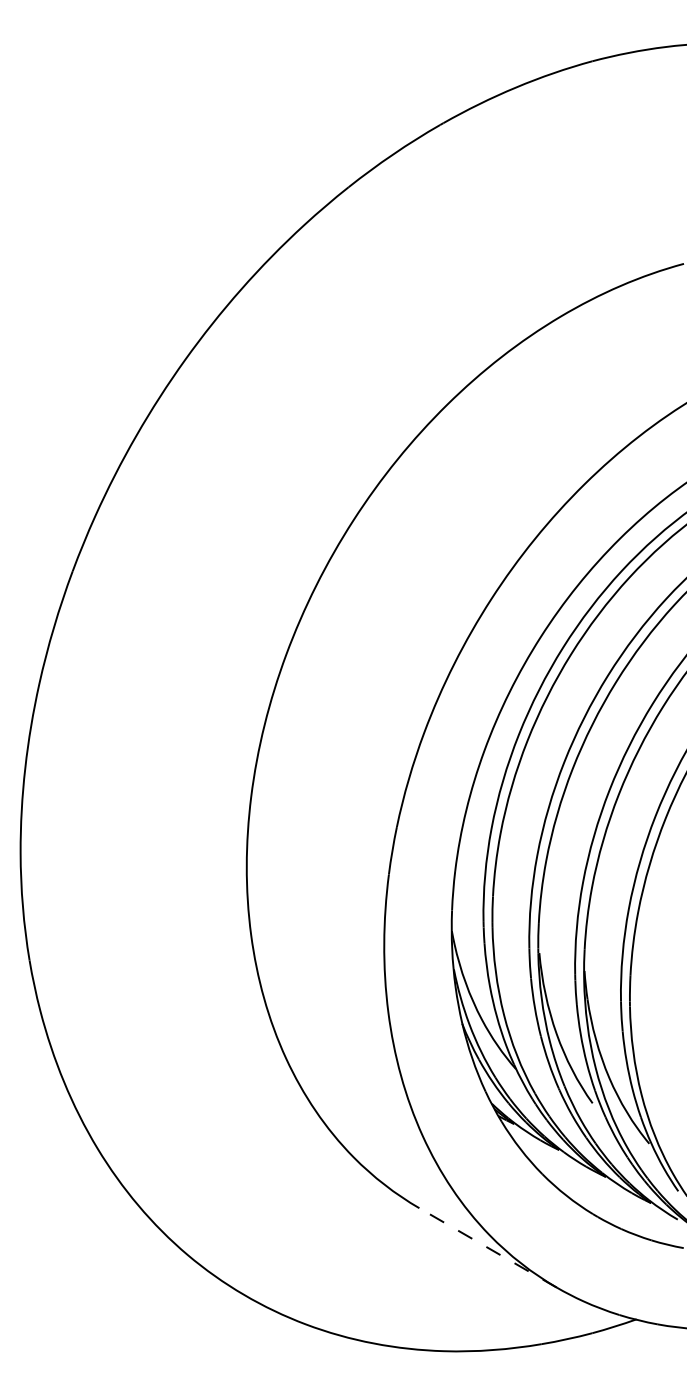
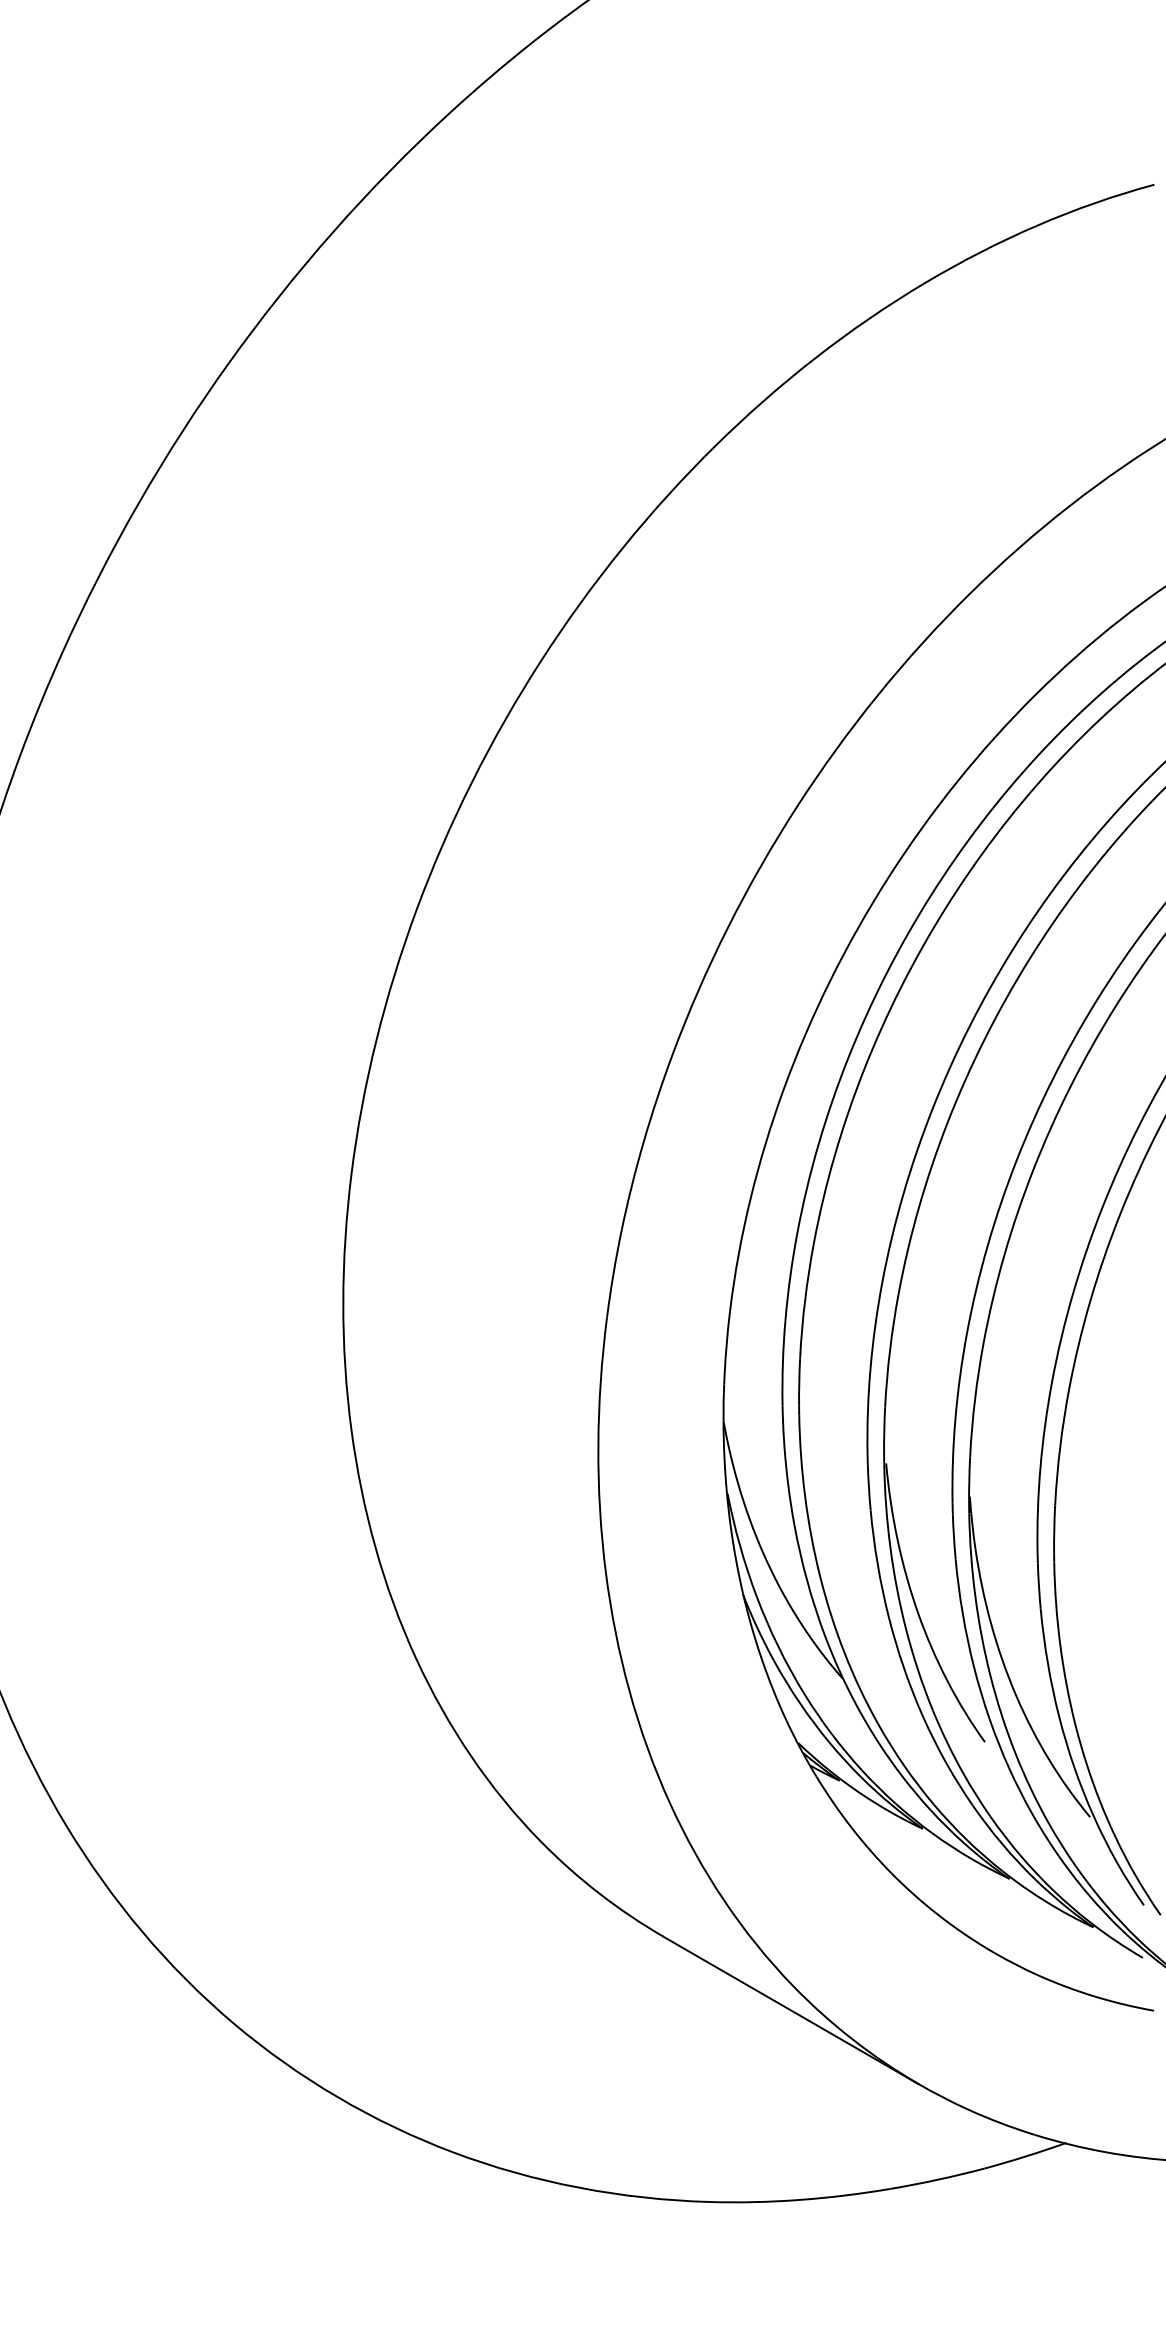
line: (487, 1247) -> (789, 2009), dashed -> solid

